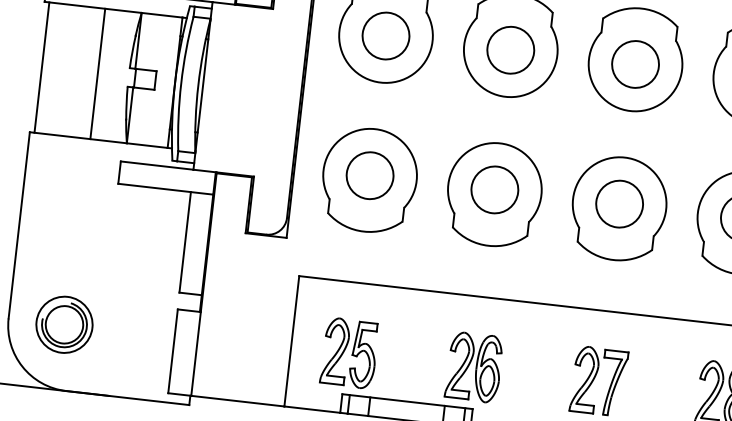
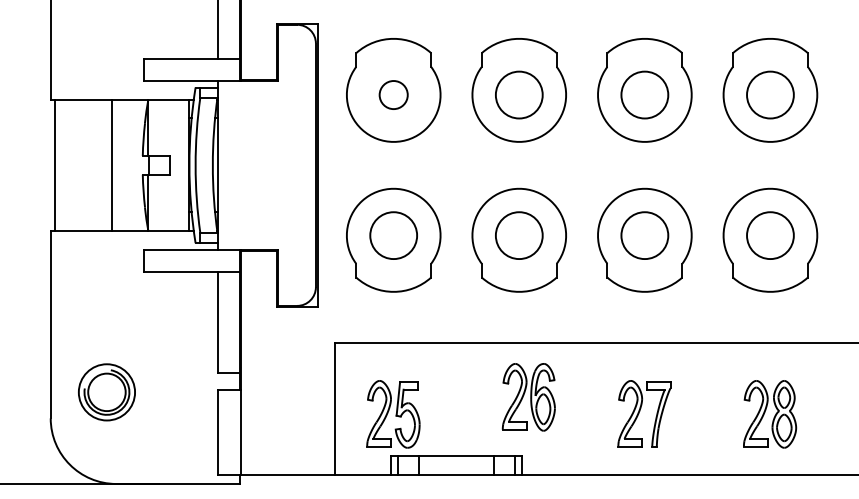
circle: (385, 35) -> (393, 94), size x0.6
part: (64, 324) -> (106, 392), moved
part: (473, 367) -> (528, 397), moved

